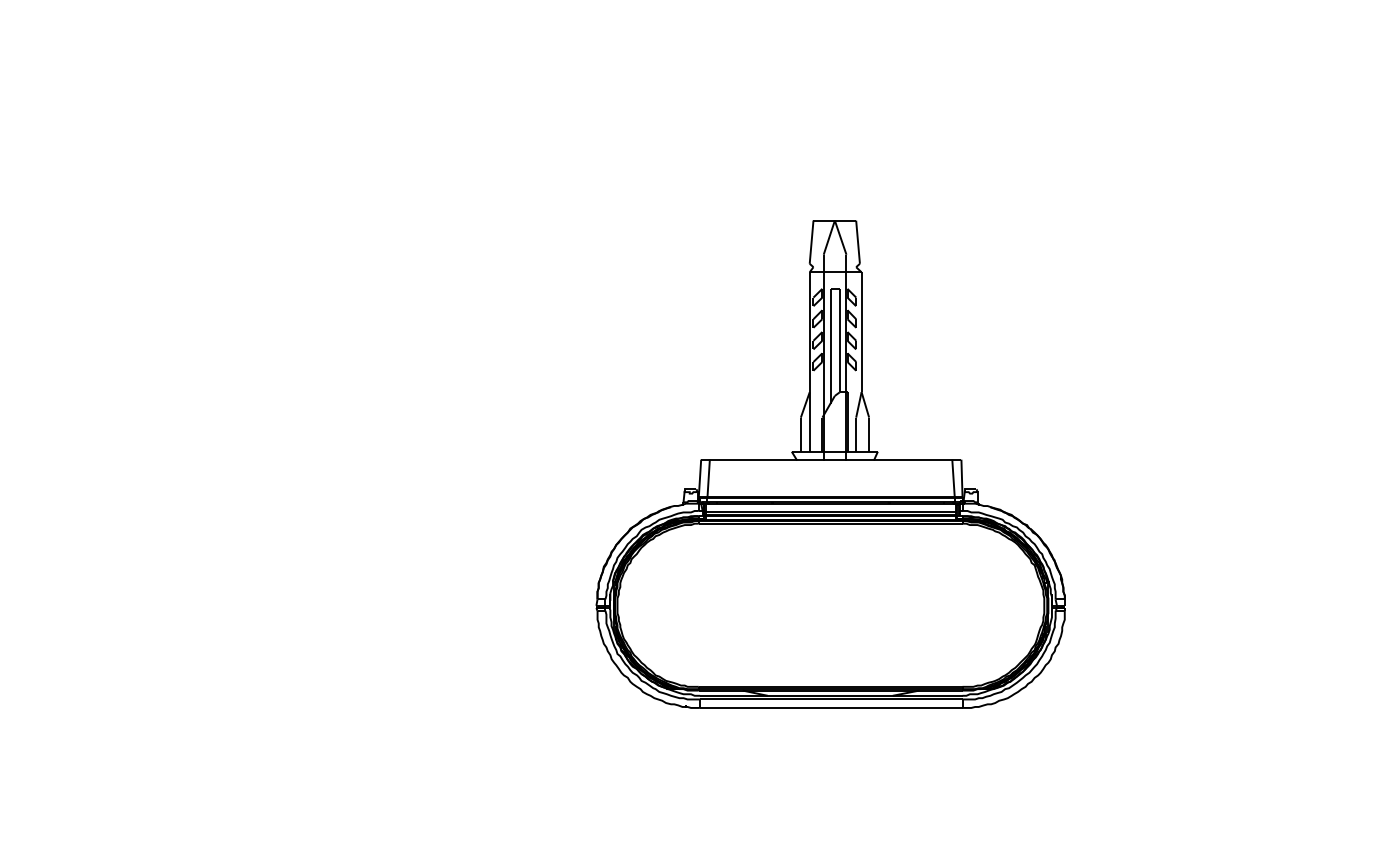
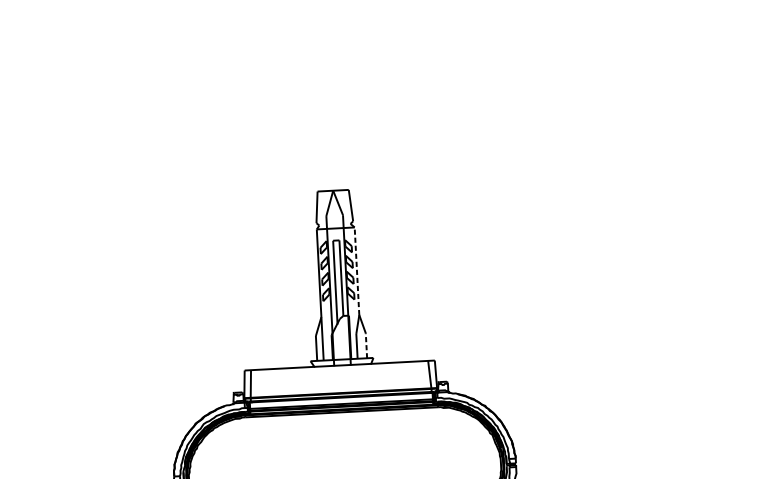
line: (861, 332) -> (356, 271), solid -> dashed
line: (869, 434) -> (366, 345), solid -> dashed

